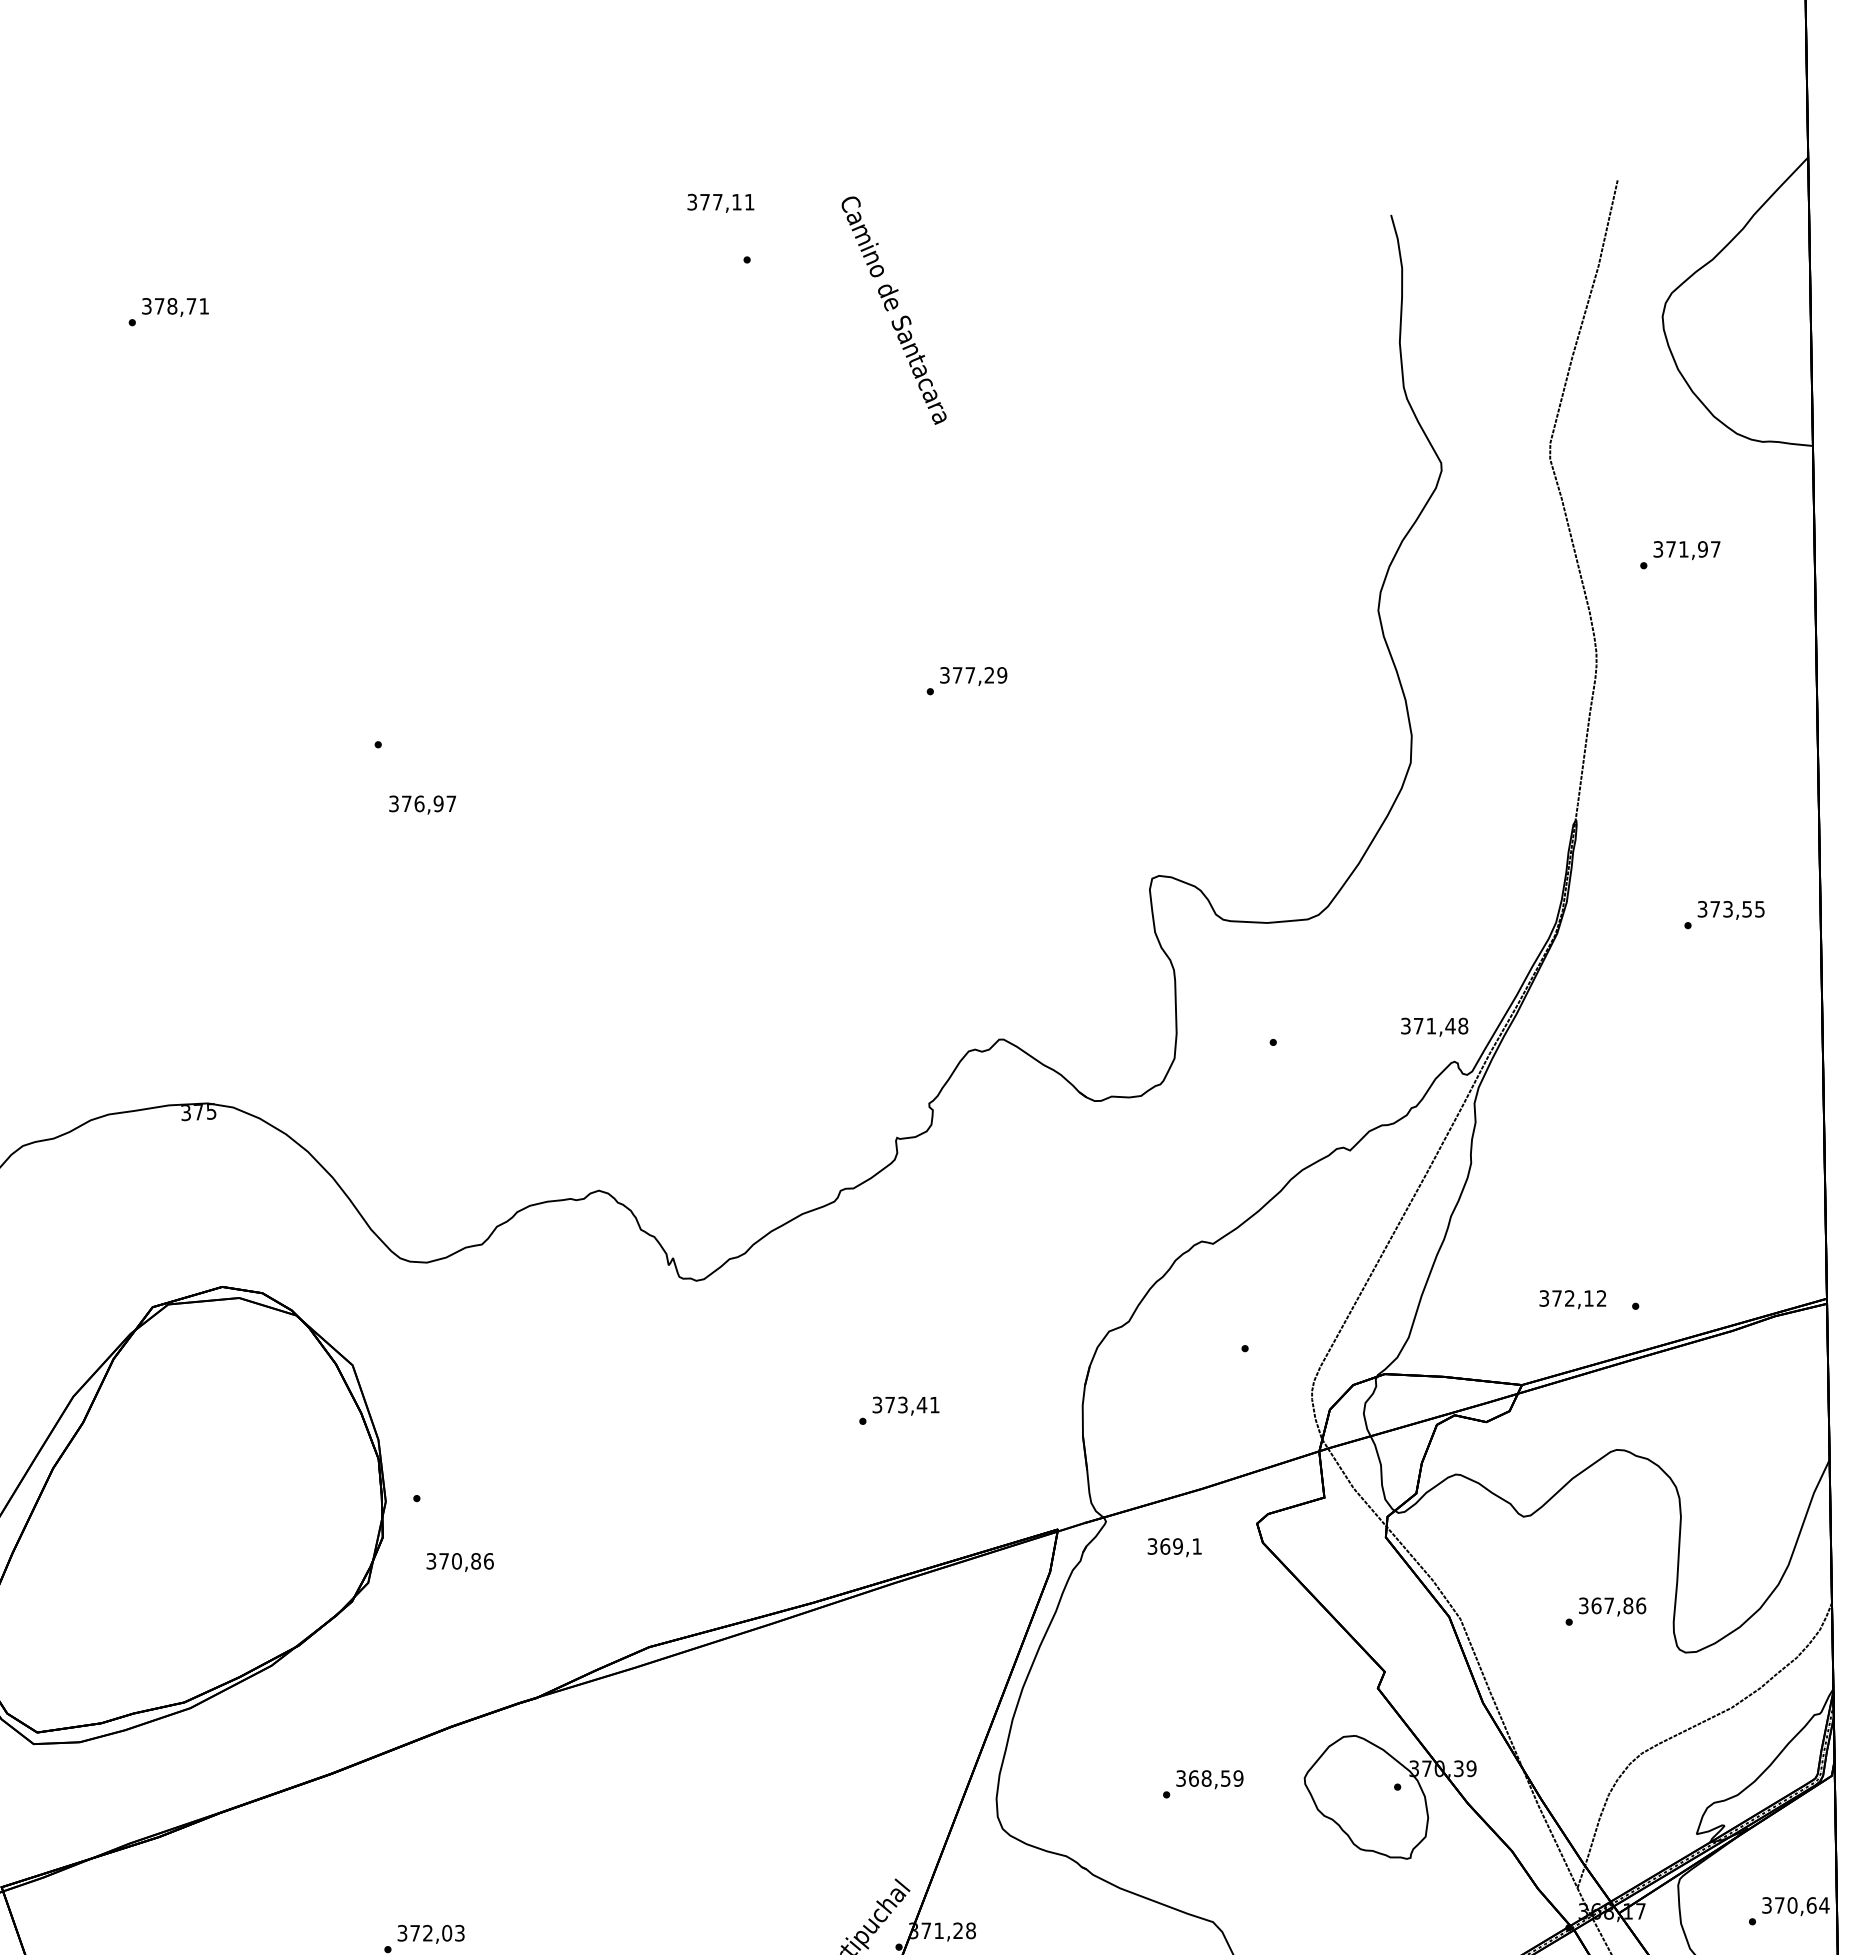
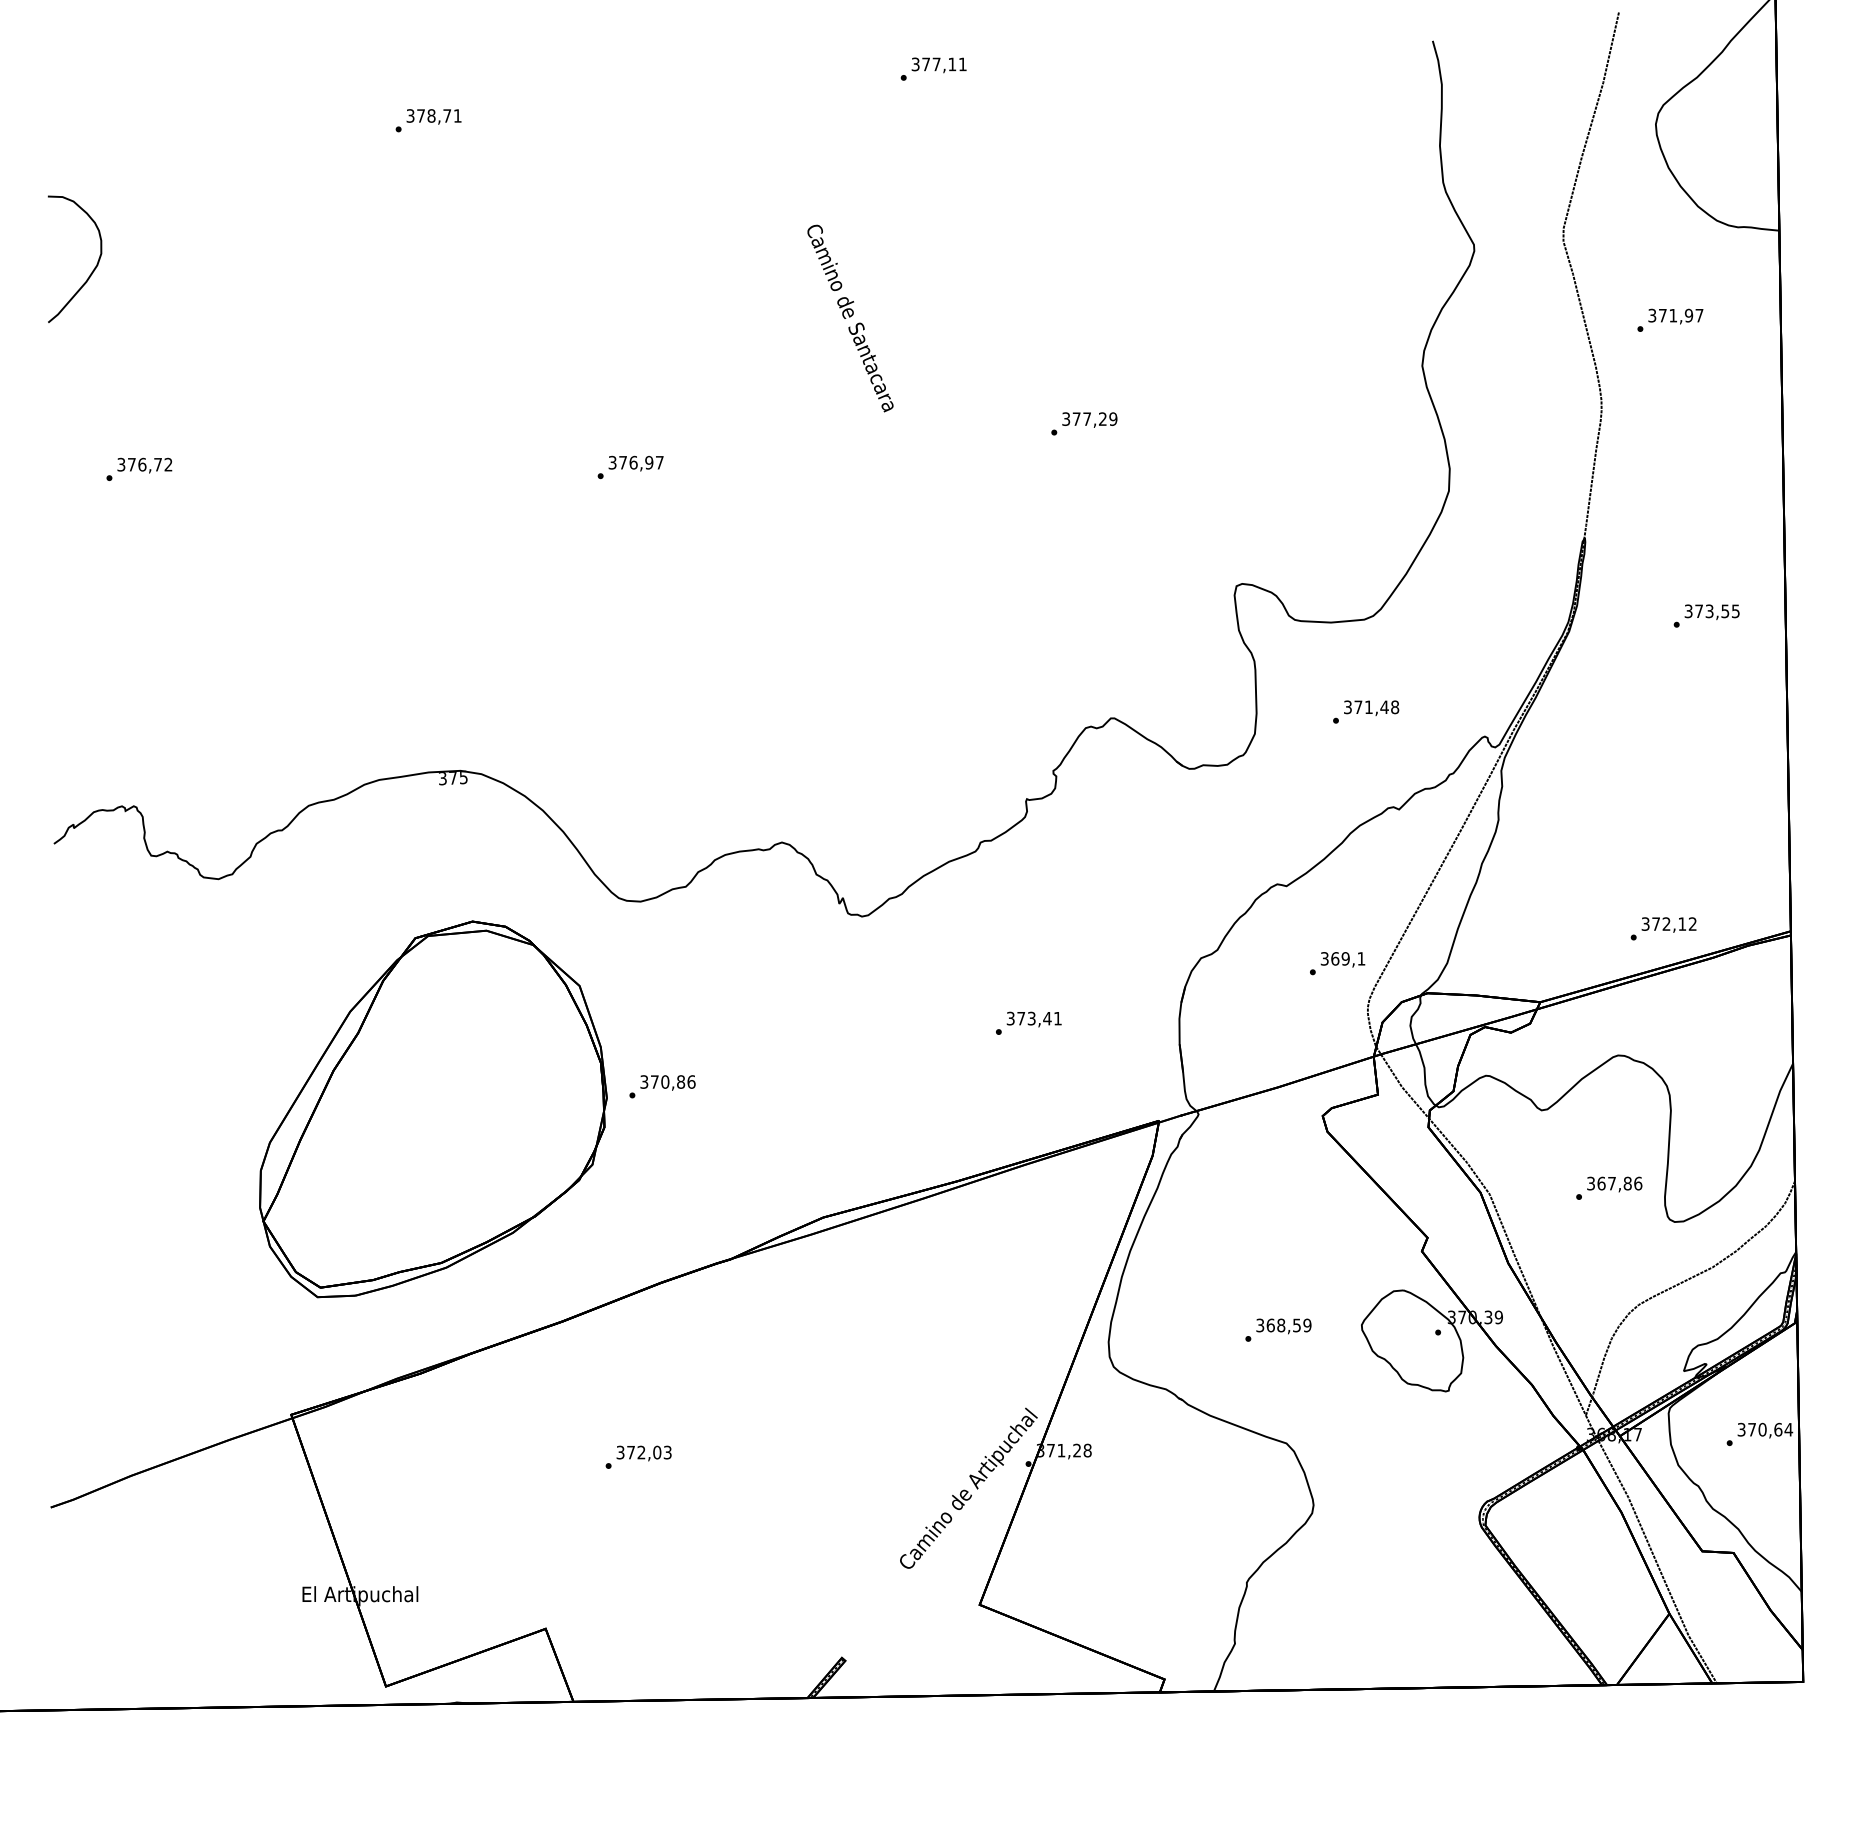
text: (720, 203) -> (938, 65), moved
text: (894, 310) -> (850, 318), moved
text: (421, 804) -> (635, 463), moved
text: (1434, 1026) -> (1371, 707), moved
text: (1572, 1298) -> (1668, 924), moved
text: (1174, 1547) -> (1342, 959), moved
text: (459, 1561) -> (667, 1082), moved

